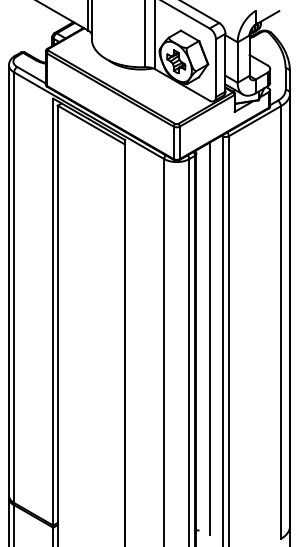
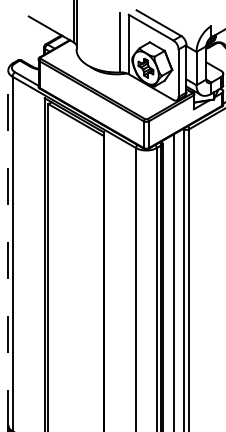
line: (8, 281) -> (7, 248), solid -> dashed

